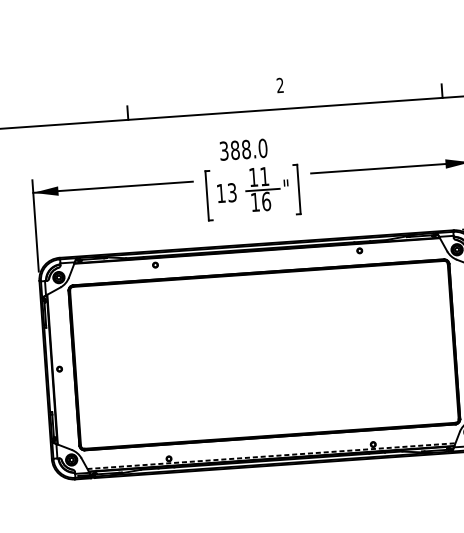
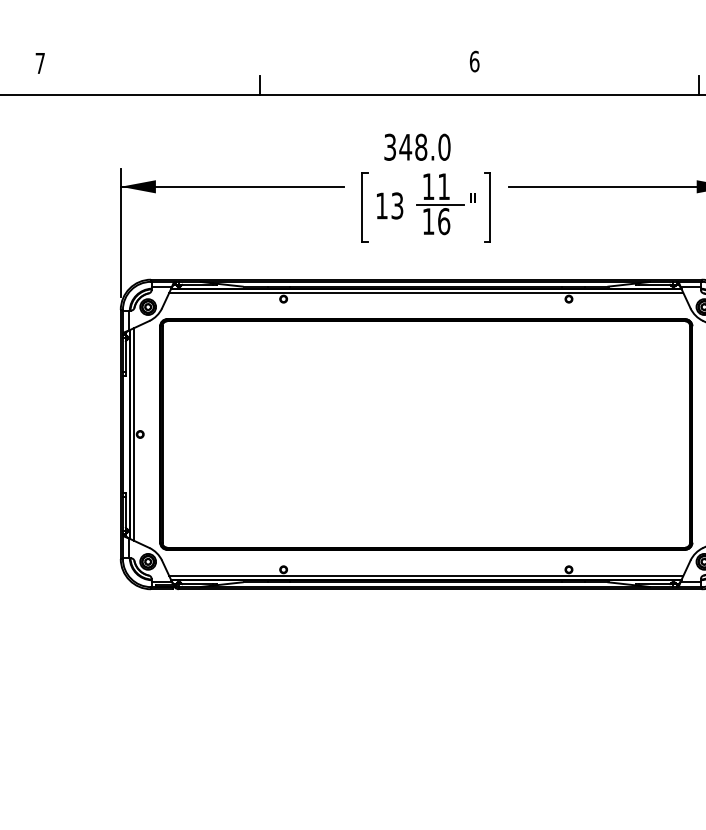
text: (280, 85) -> (474, 61), 2 -> 6
text: (235, 149) -> (405, 146), 388.0 -> 348.0
line: (257, 253) -> (426, 292), added
line: (55, 369) -> (134, 434), added
line: (271, 455) -> (426, 575), dashed -> solid

